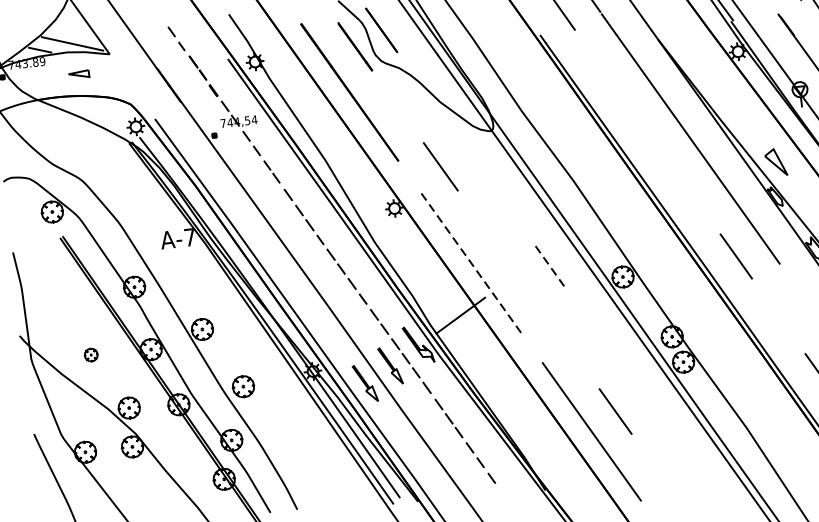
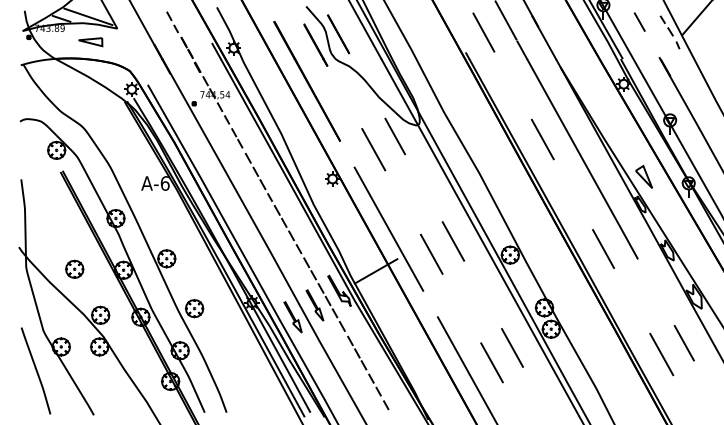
part: (78, 75) -> (90, 42), size x1.43
line: (646, 130) -> (542, 139), added
line: (465, 147) -> (395, 136), added
text: (189, 237) -> (164, 183), A-7 -> A-6
line: (469, 261) -> (388, 228), dashed -> solid
line: (551, 268) -> (453, 241), dashed -> solid
line: (526, 286) -> (431, 253), added
part: (90, 354) -> (74, 268), size x1.67
line: (638, 389) -> (512, 347), added

